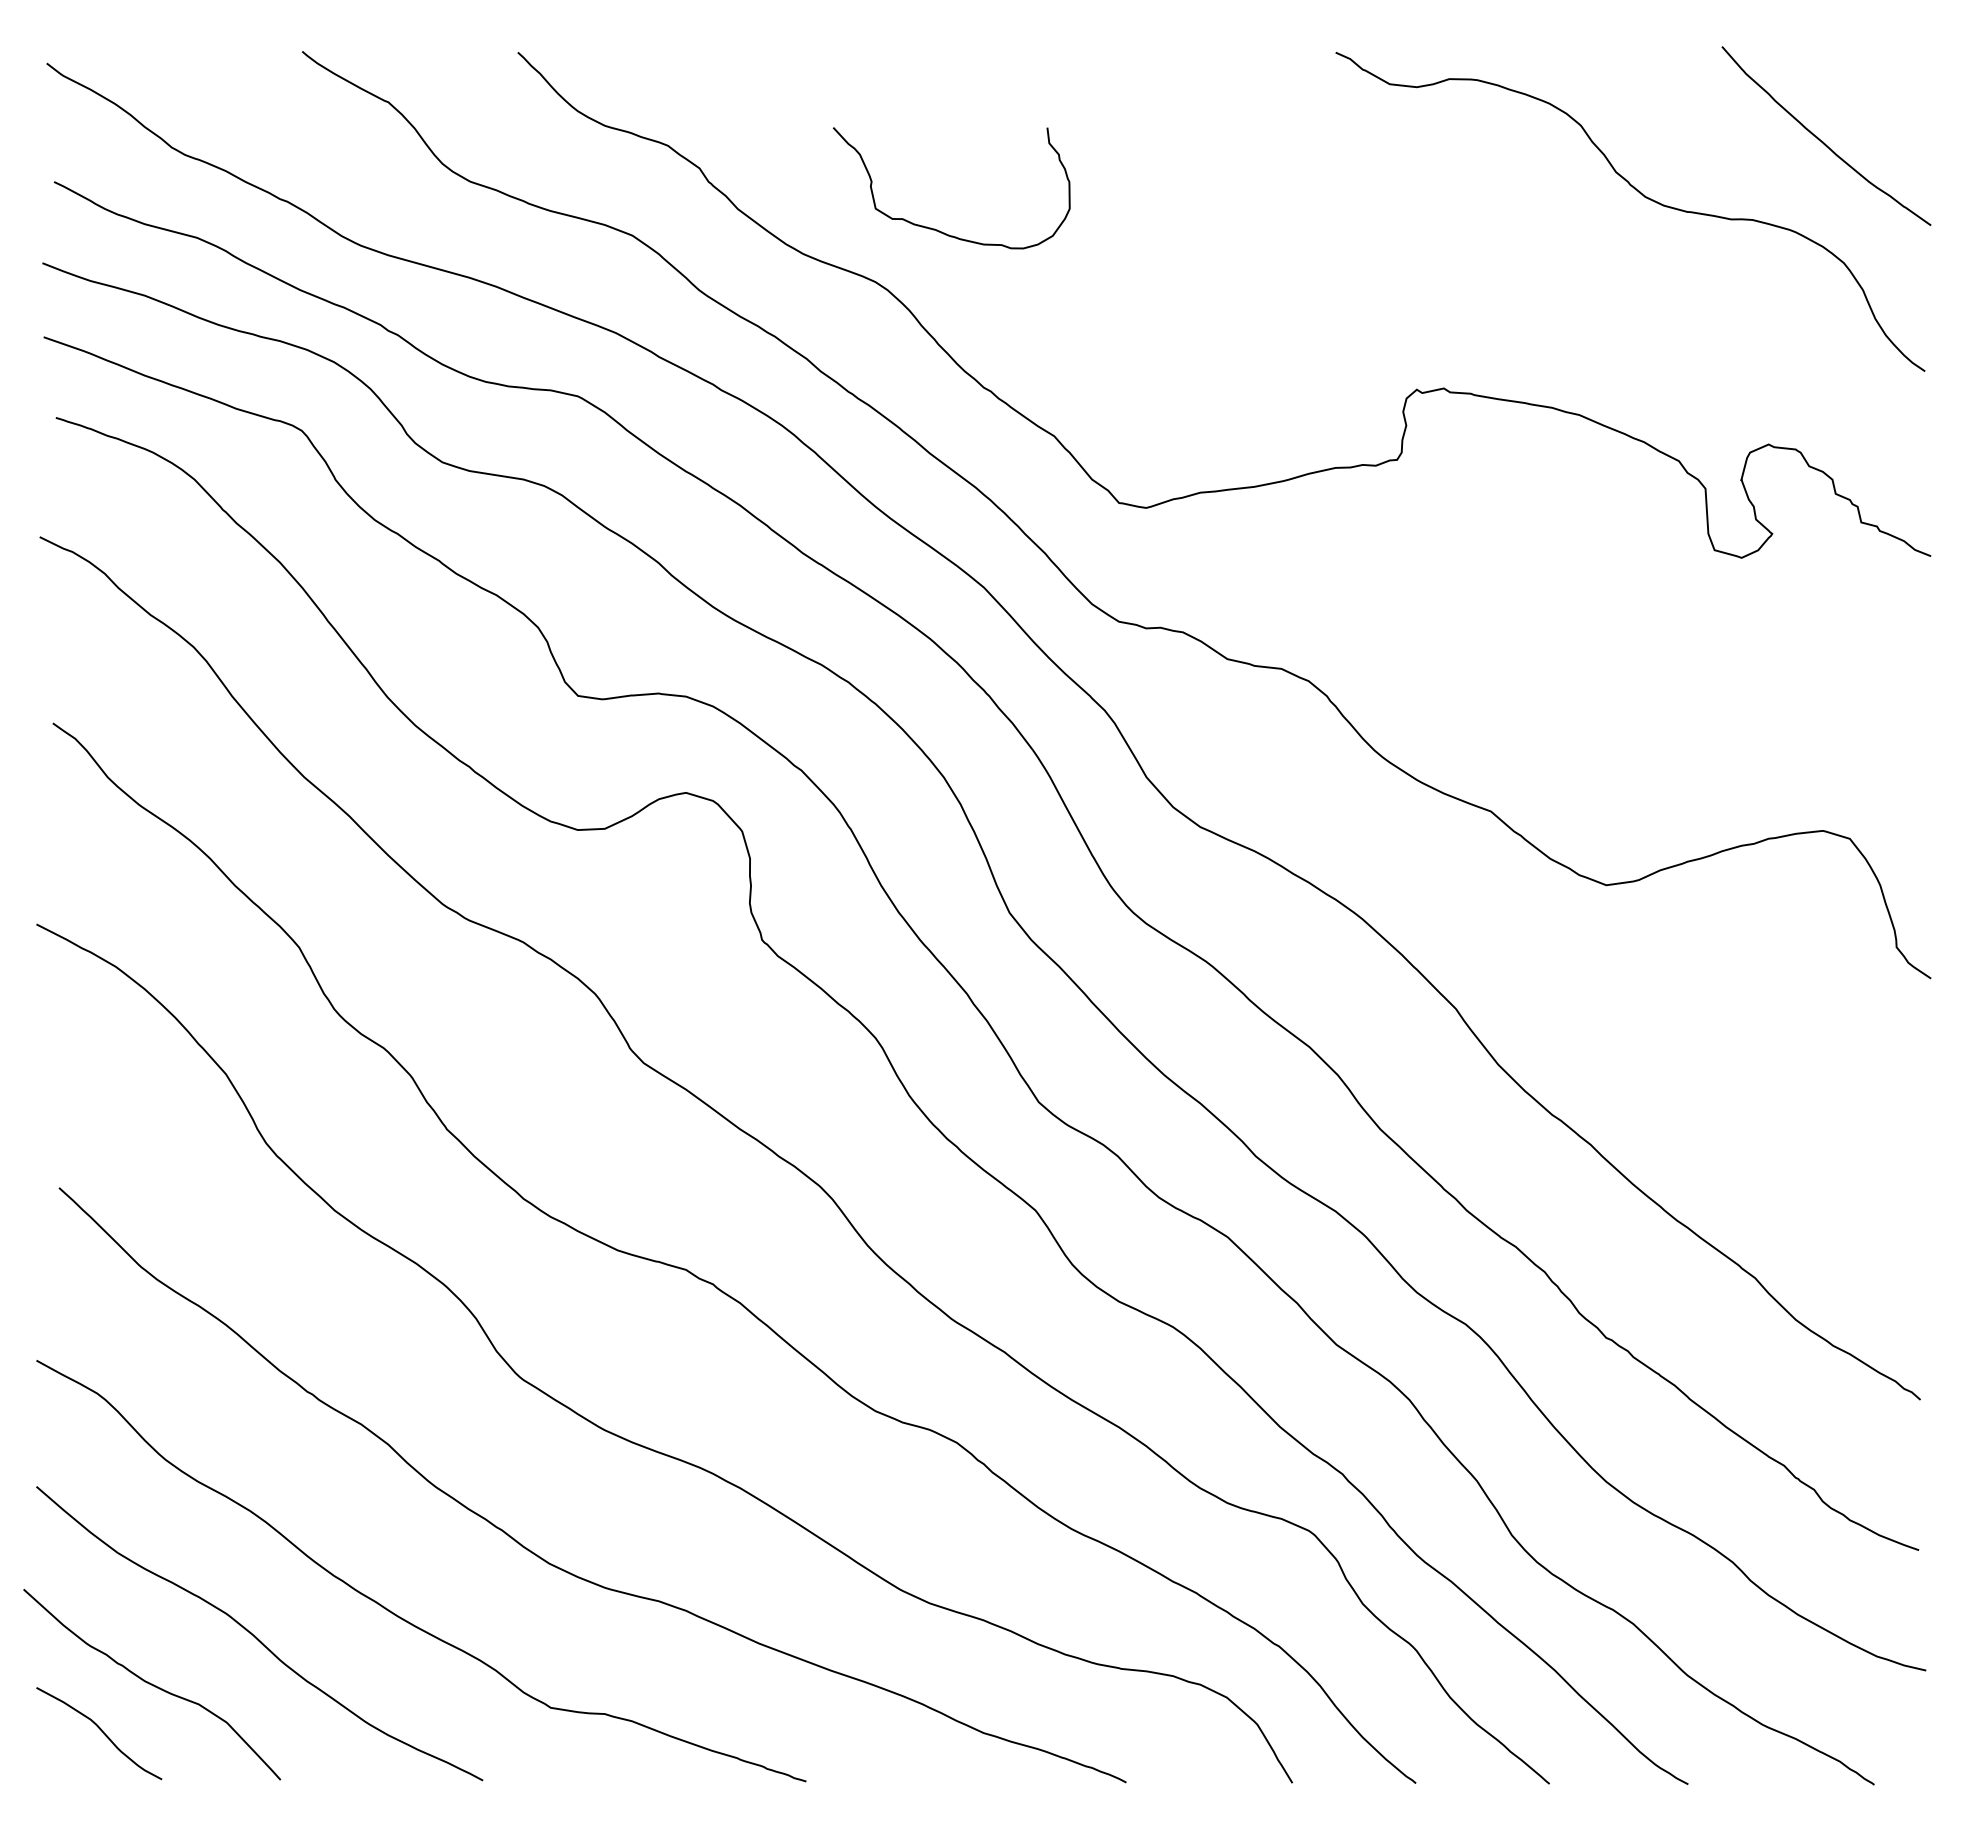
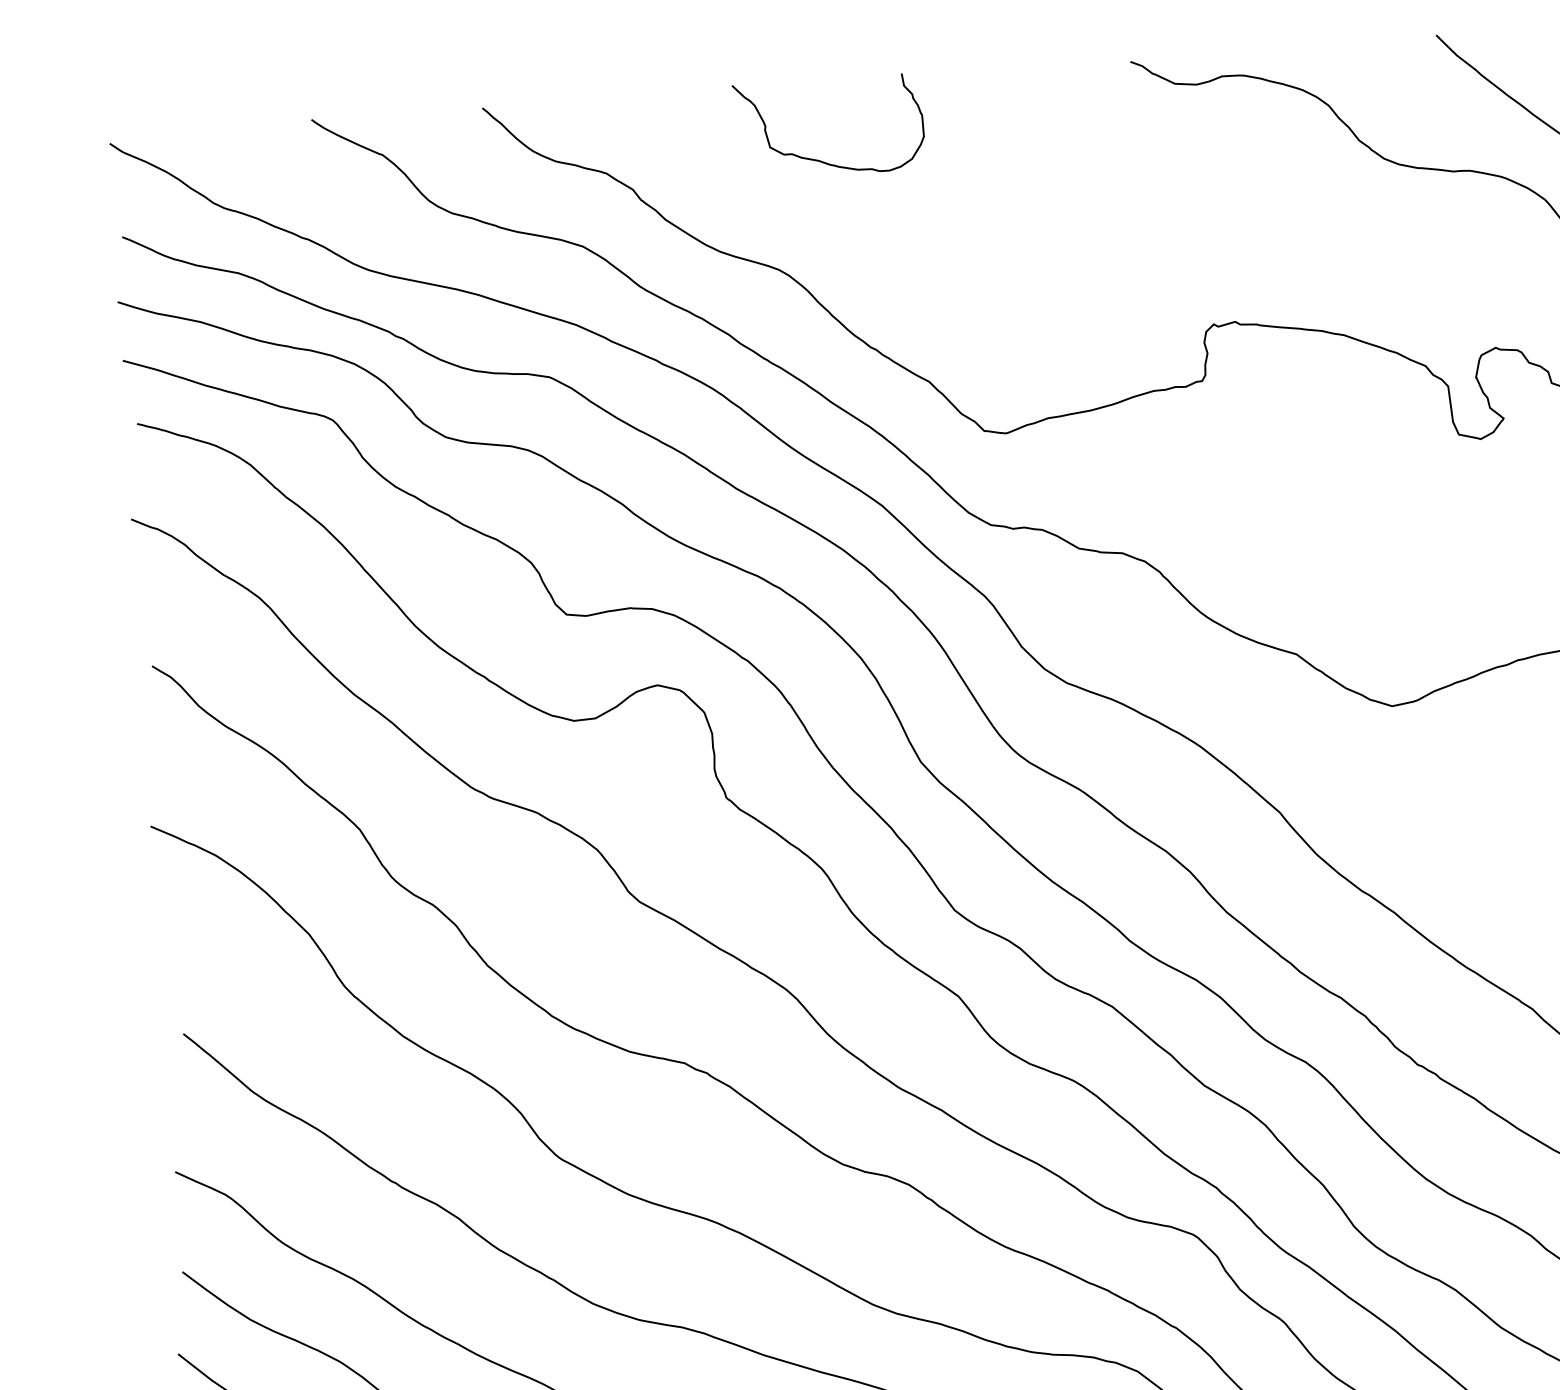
curve: (937, 229) -> (820, 160), moved

